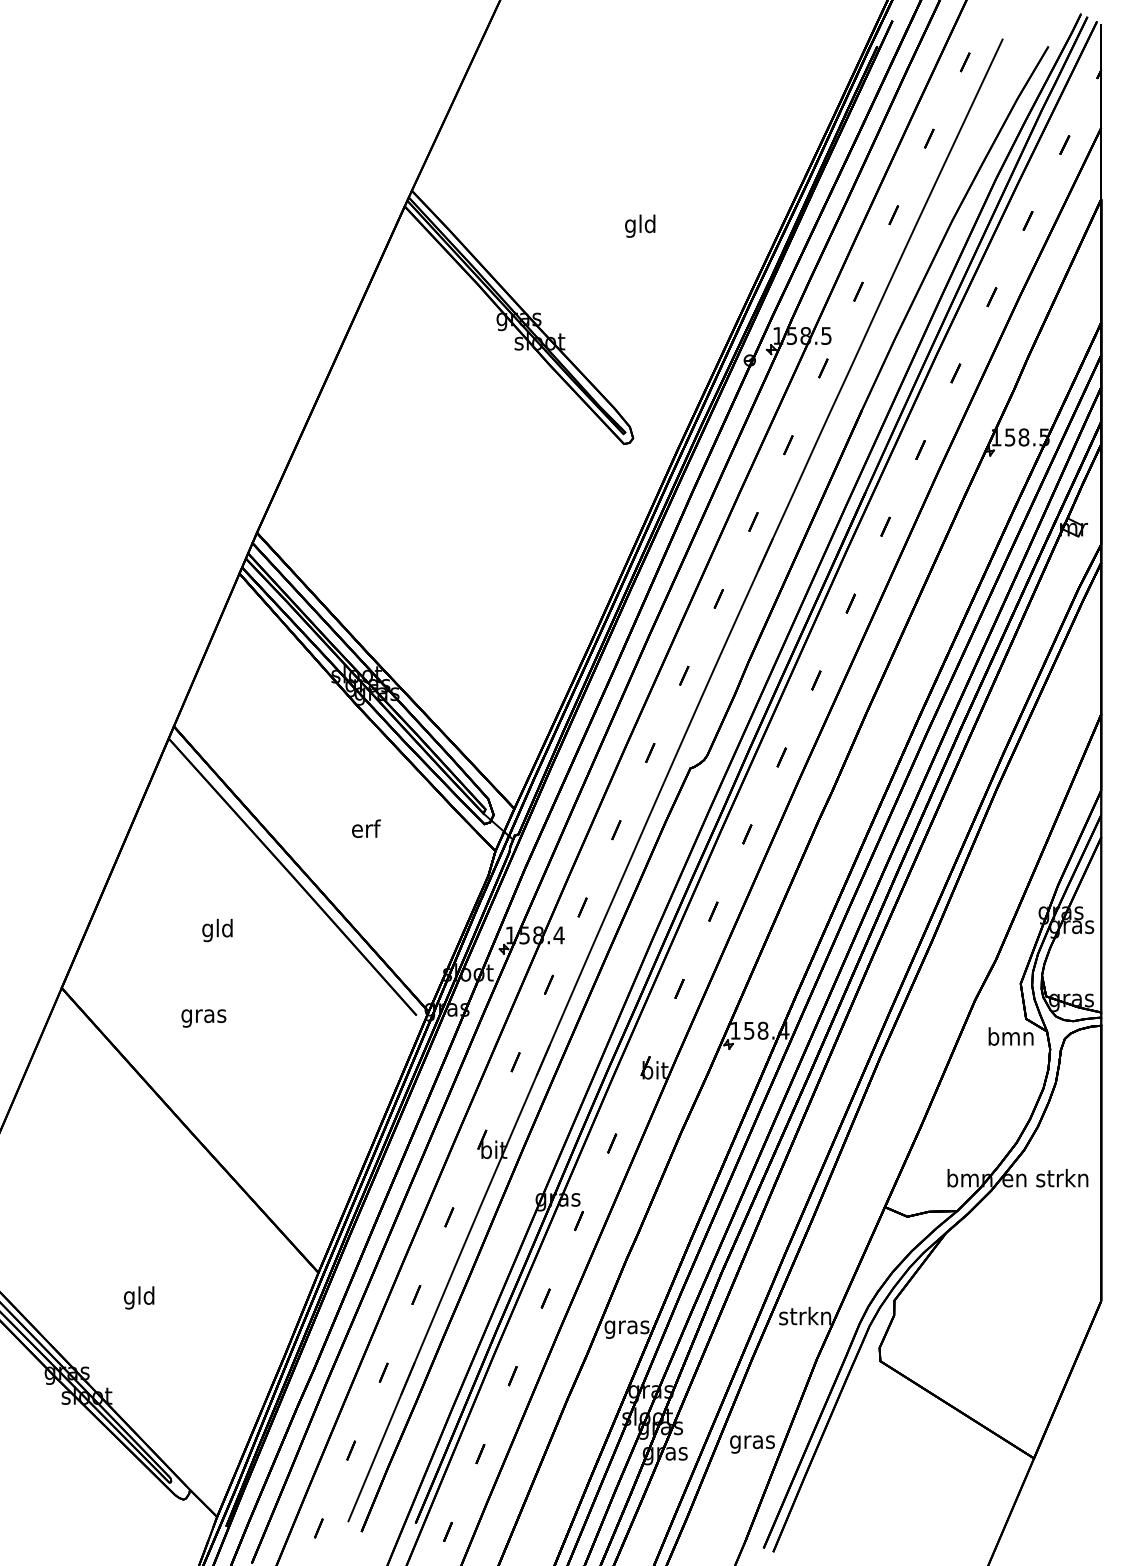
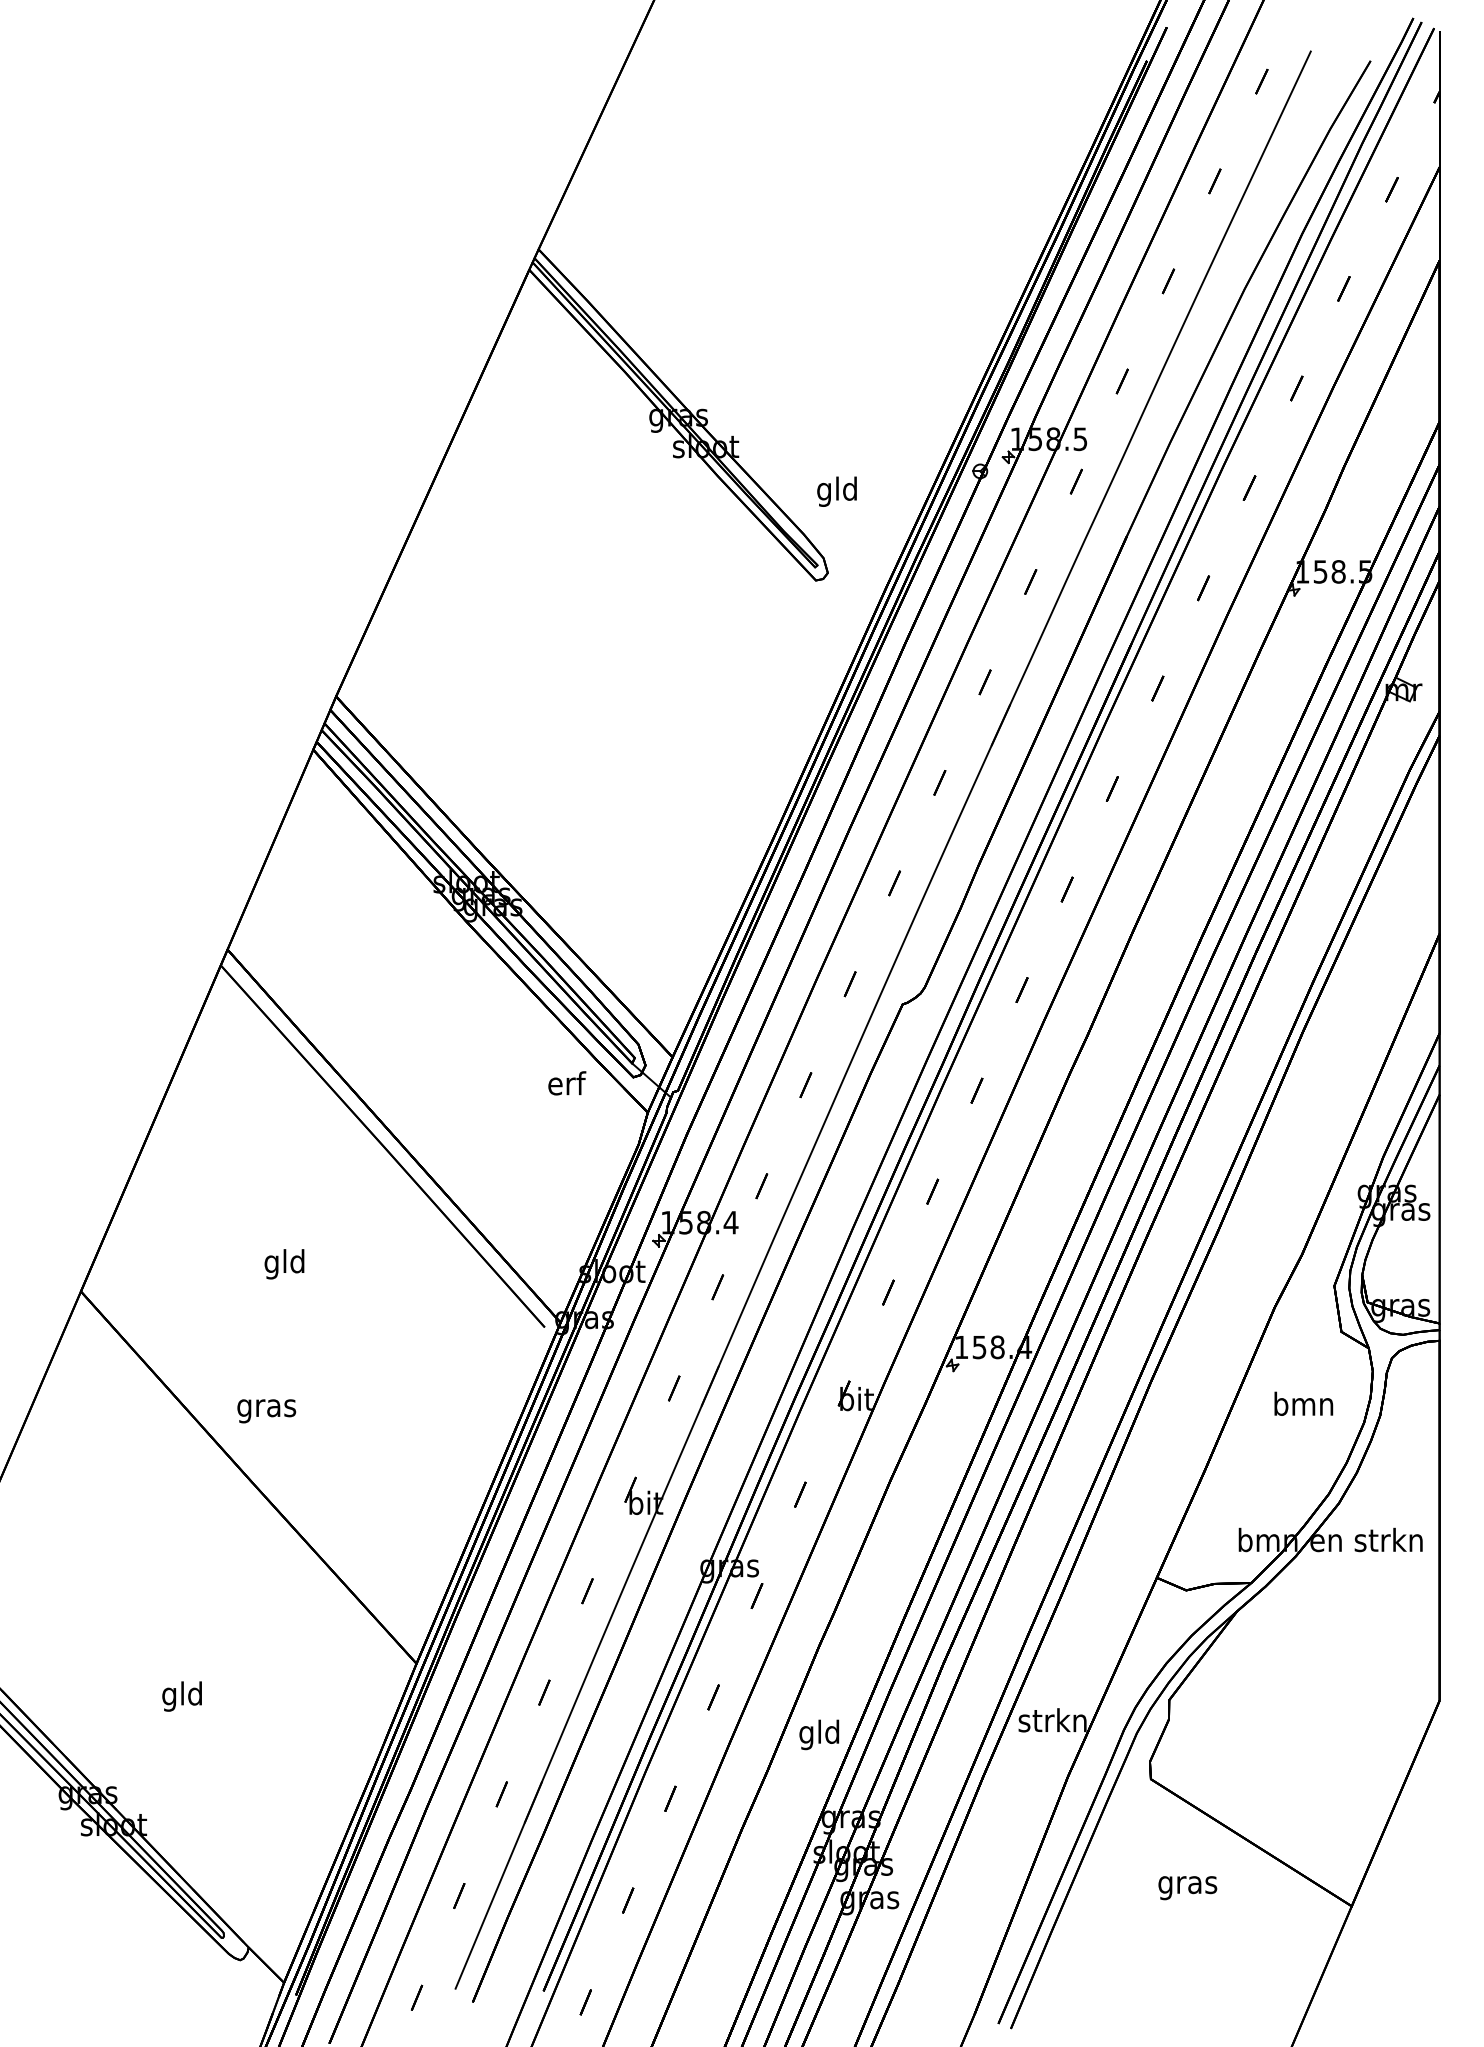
text: (639, 226) -> (836, 491), moved
text: (366, 828) -> (567, 1083), moved
text: (217, 930) -> (284, 1264), moved
text: (203, 1018) -> (266, 1411), moved
text: (1010, 1036) -> (1303, 1403), moved
text: (626, 1326) -> (819, 1734), gras -> gld
text: (752, 1444) -> (1187, 1888), moved

